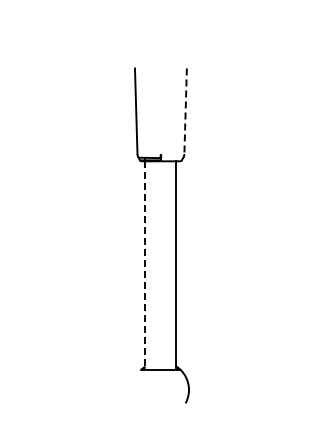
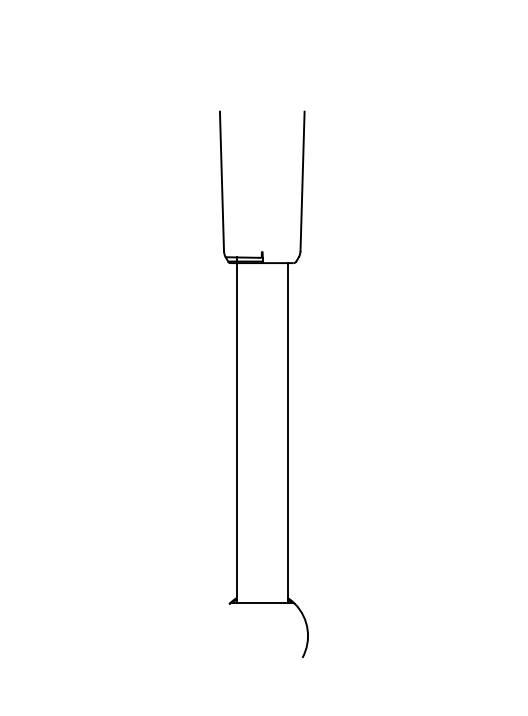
line: (185, 111) -> (302, 181), dashed -> solid
line: (145, 265) -> (237, 433), dashed -> solid

